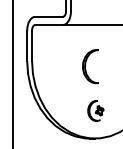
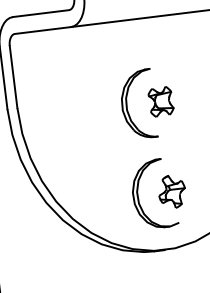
part: (101, 66) -> (160, 101), added
part: (95, 110) -> (158, 192), size x1.67

